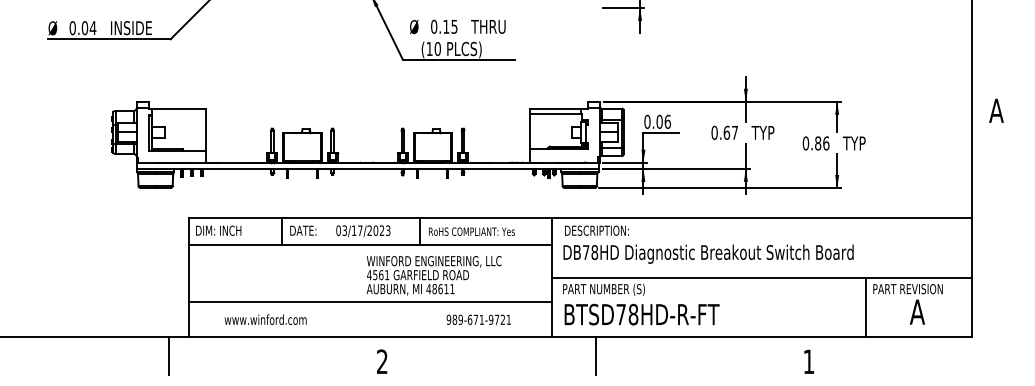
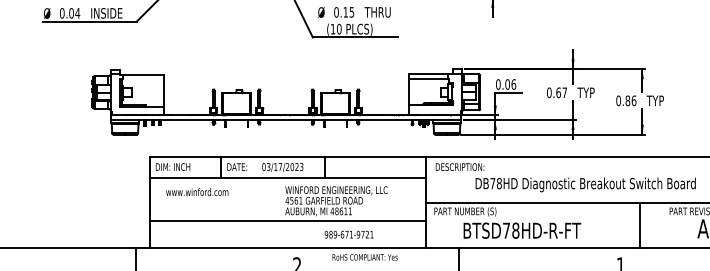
text: (471, 231) -> (364, 257), moved
text: (708, 253) -> (585, 184), moved
line: (865, 306) -> (640, 224), moved
text: (641, 314) -> (521, 230), moved
text: (265, 319) -> (197, 191), moved
text: (478, 319) -> (348, 234), moved

